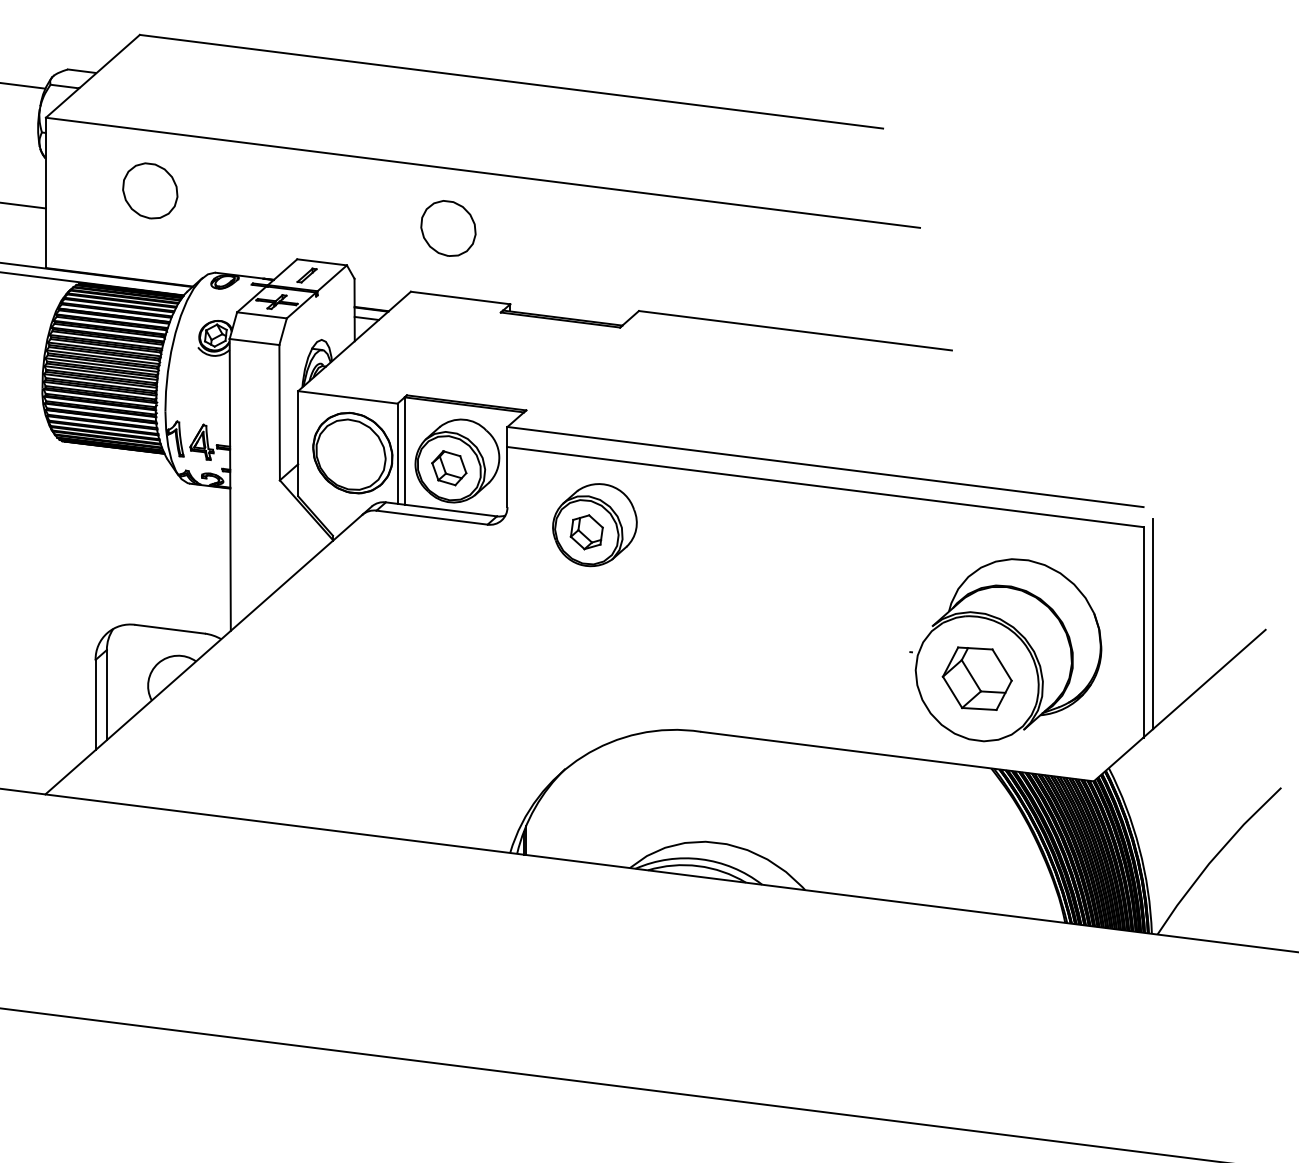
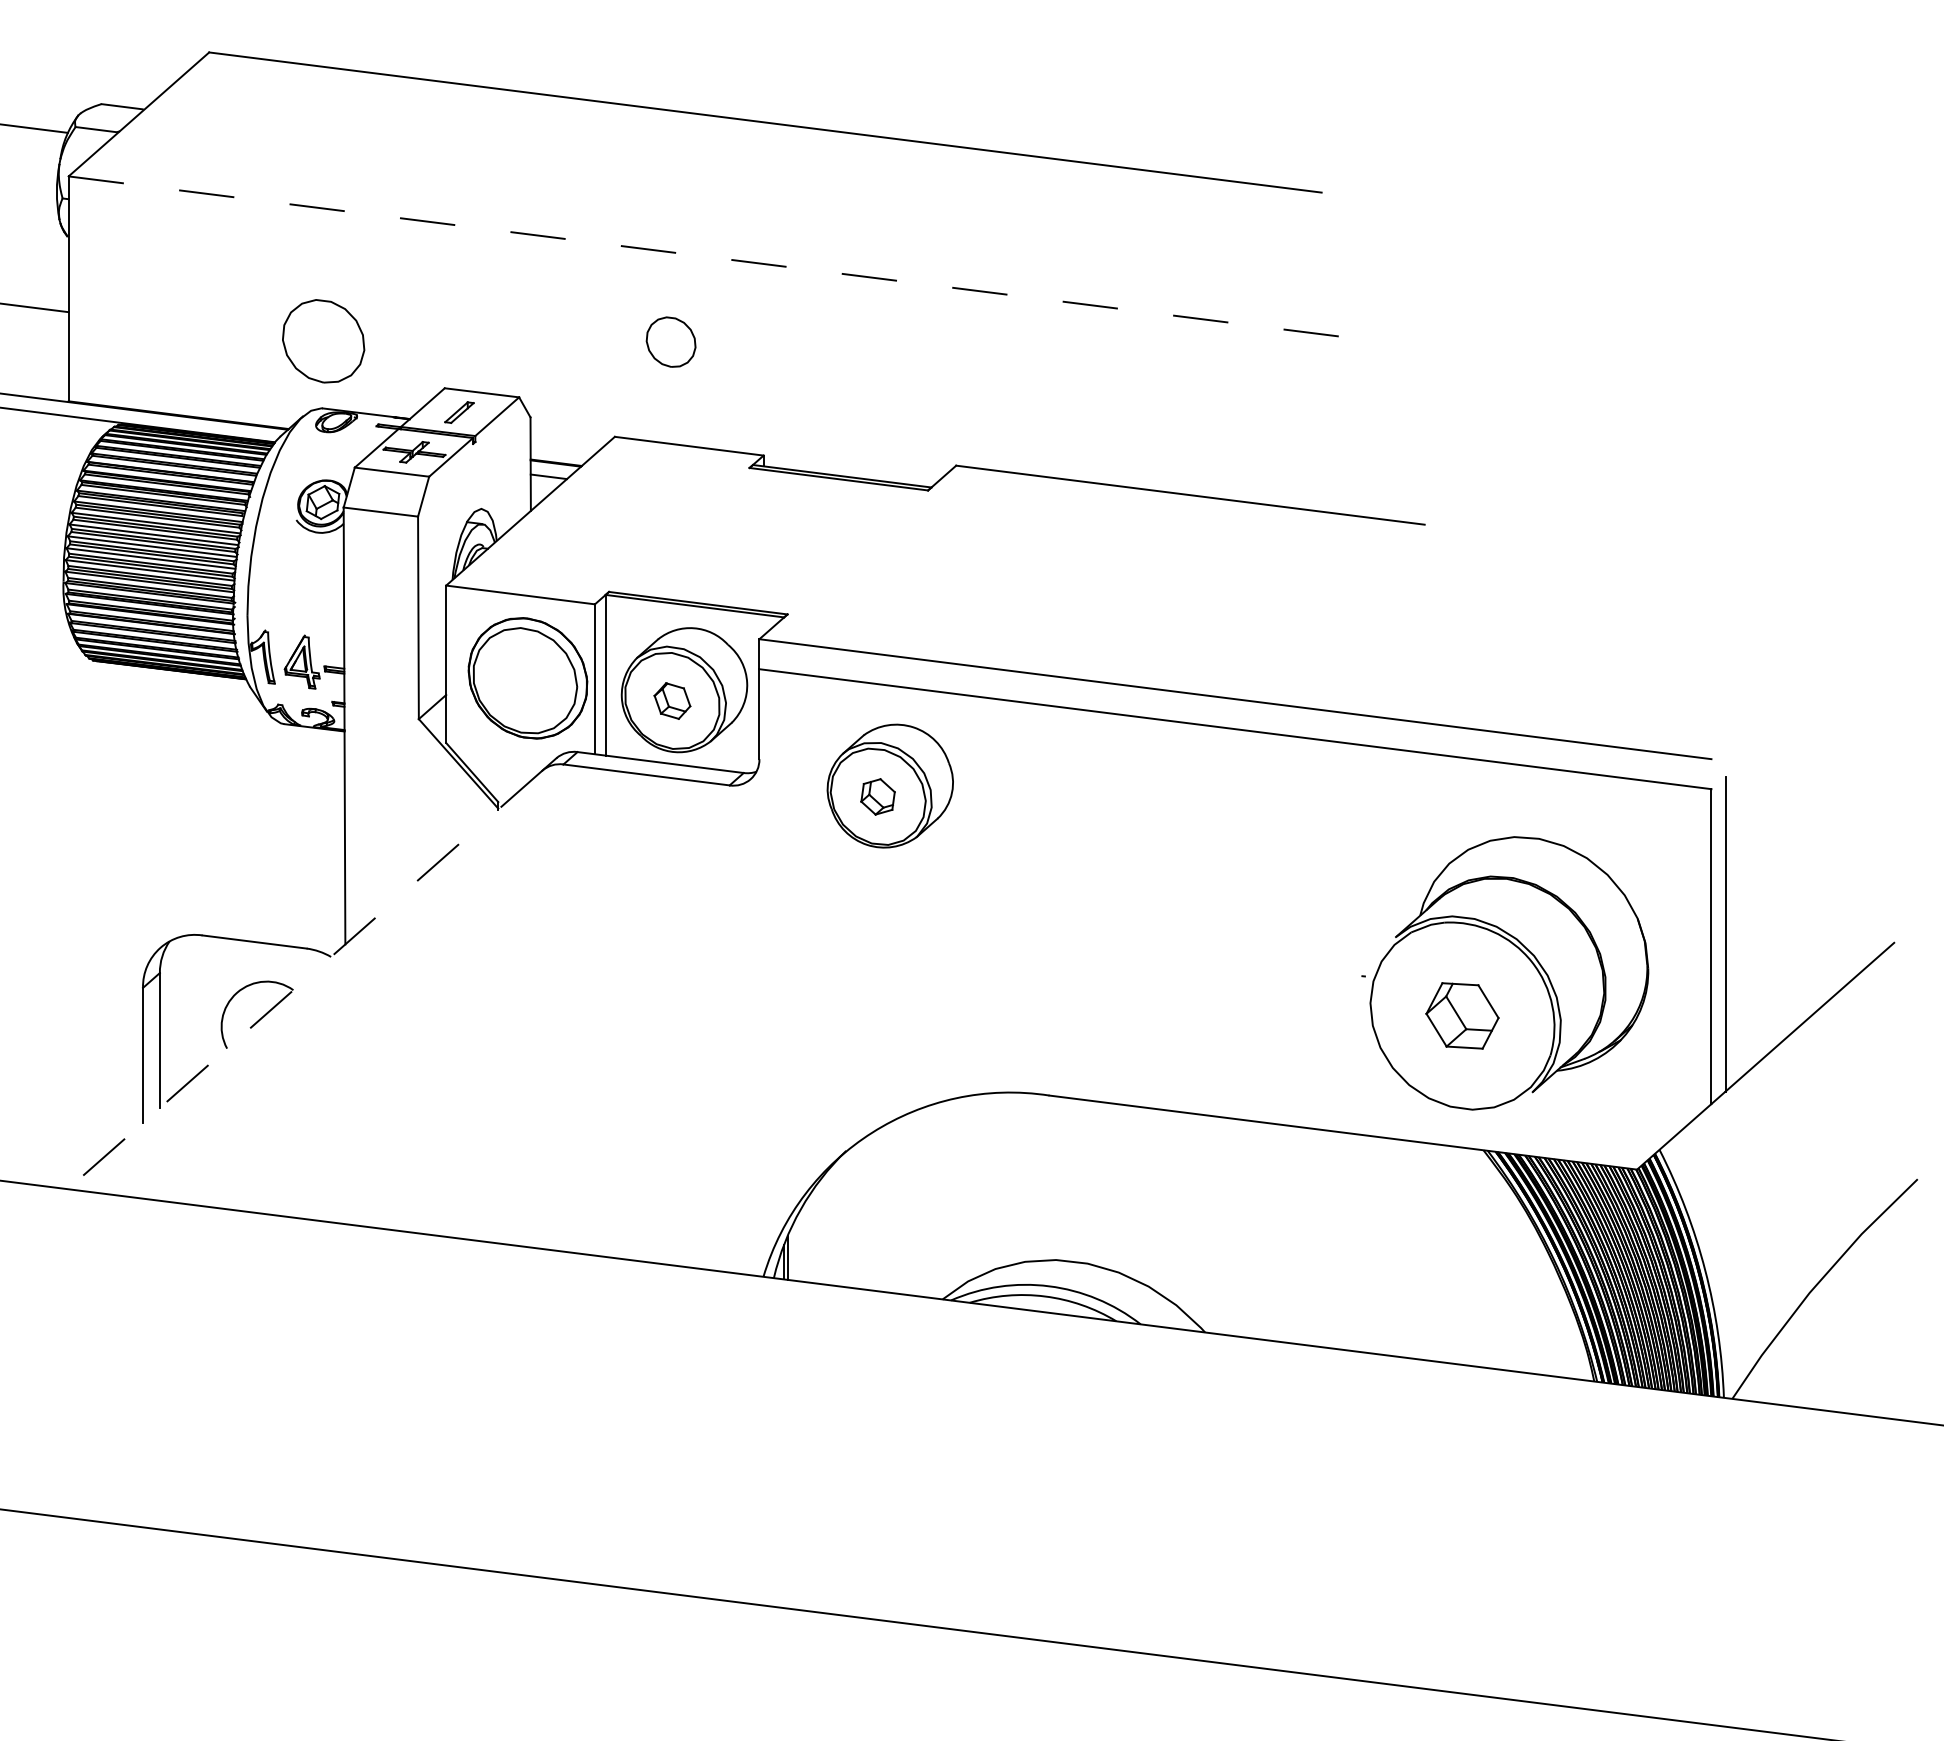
line: (482, 172) -> (722, 258), solid -> dashed
part: (150, 190) -> (323, 340), moved
part: (448, 228) -> (671, 342), size x0.6
part: (449, 468) -> (672, 701), size x0.7
part: (586, 532) -> (877, 797), size x0.7
line: (203, 654) -> (304, 979), solid -> dashed
part: (976, 678) -> (1461, 1015), size x0.7

